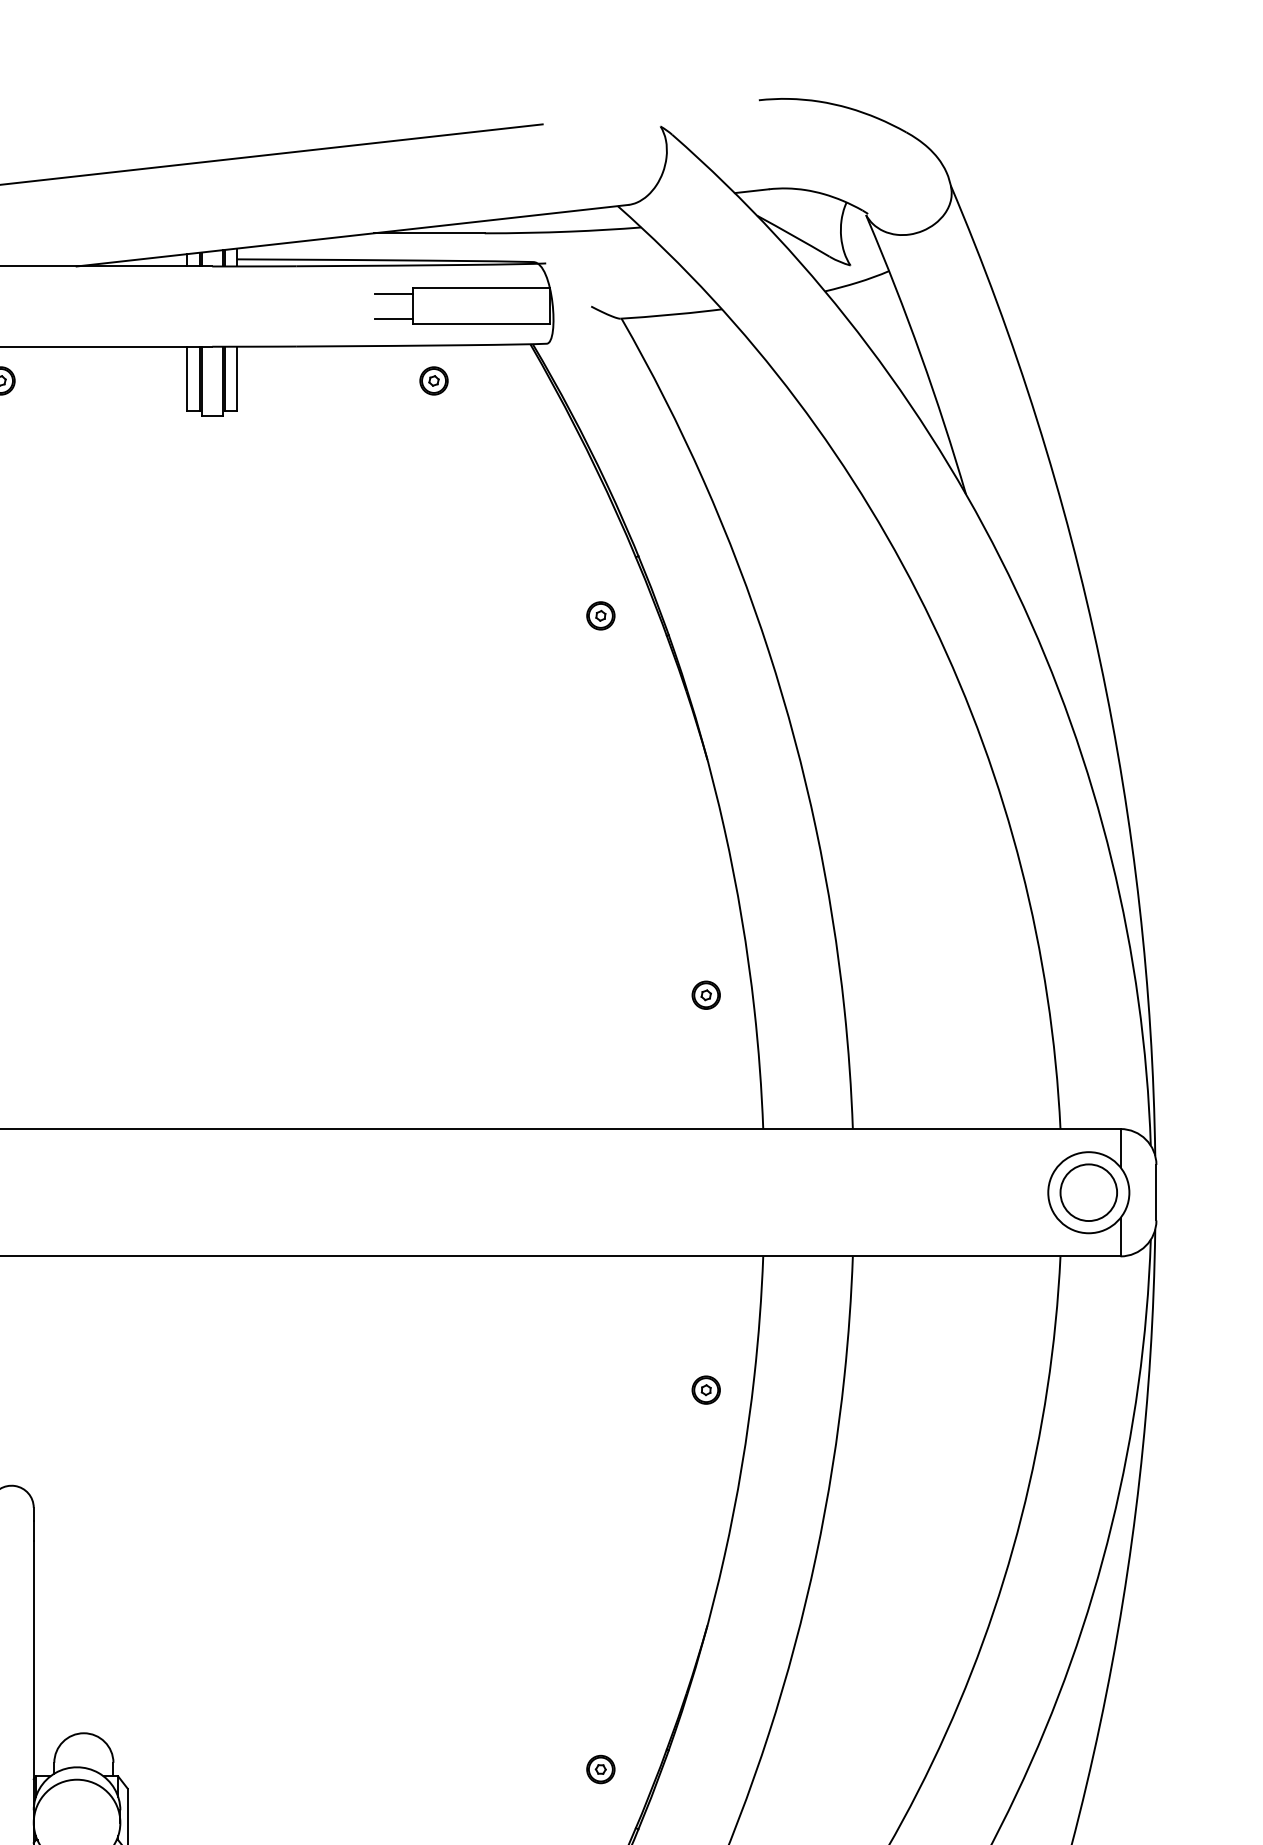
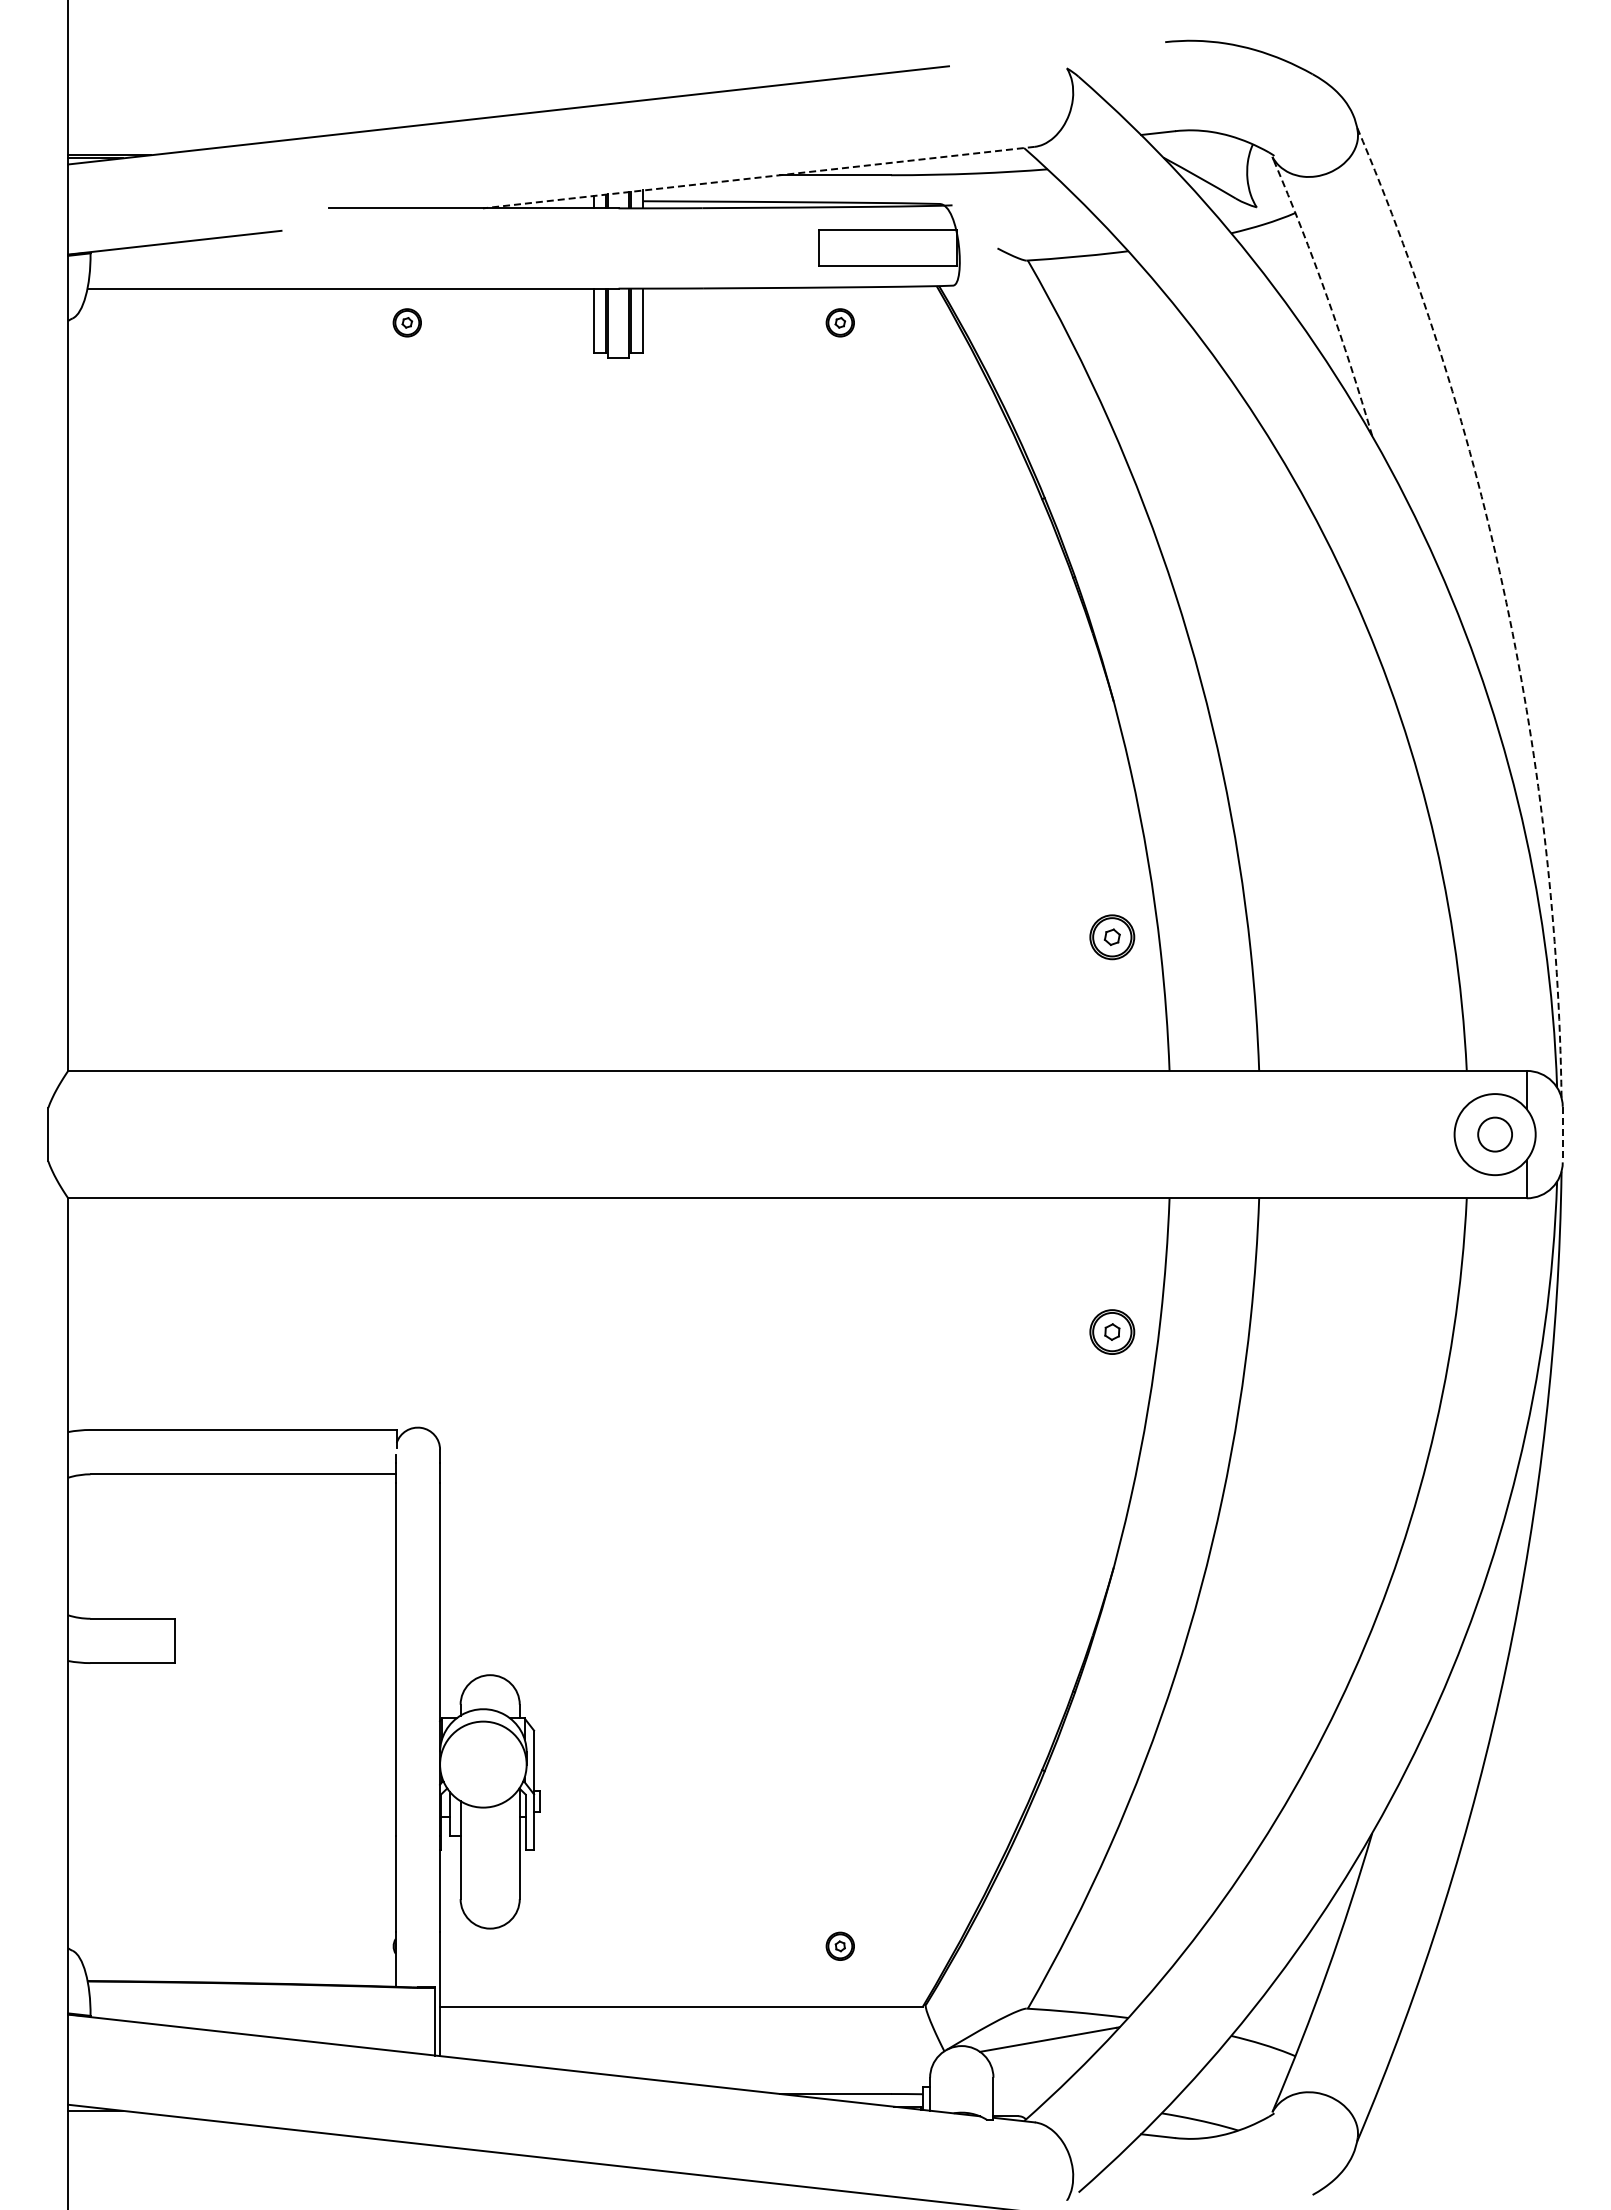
line: (352, 235) -> (758, 177), solid -> dashed
line: (394, 293) -> (800, 235), removed
line: (394, 318) -> (800, 260), removed
arc: (921, 355) -> (1327, 297), solid -> dashed
part: (600, 615) -> (1006, 557), removed
arc: (1100, 660) -> (1506, 602), solid -> dashed
part: (706, 994) -> (1112, 936), size x1.6
circle: (1088, 1192) -> (1494, 1134), size x0.6
line: (1156, 1192) -> (1562, 1134), solid -> dashed
part: (706, 1389) -> (1112, 1331), size x1.6
part: (600, 1768) -> (1006, 1710), removed

